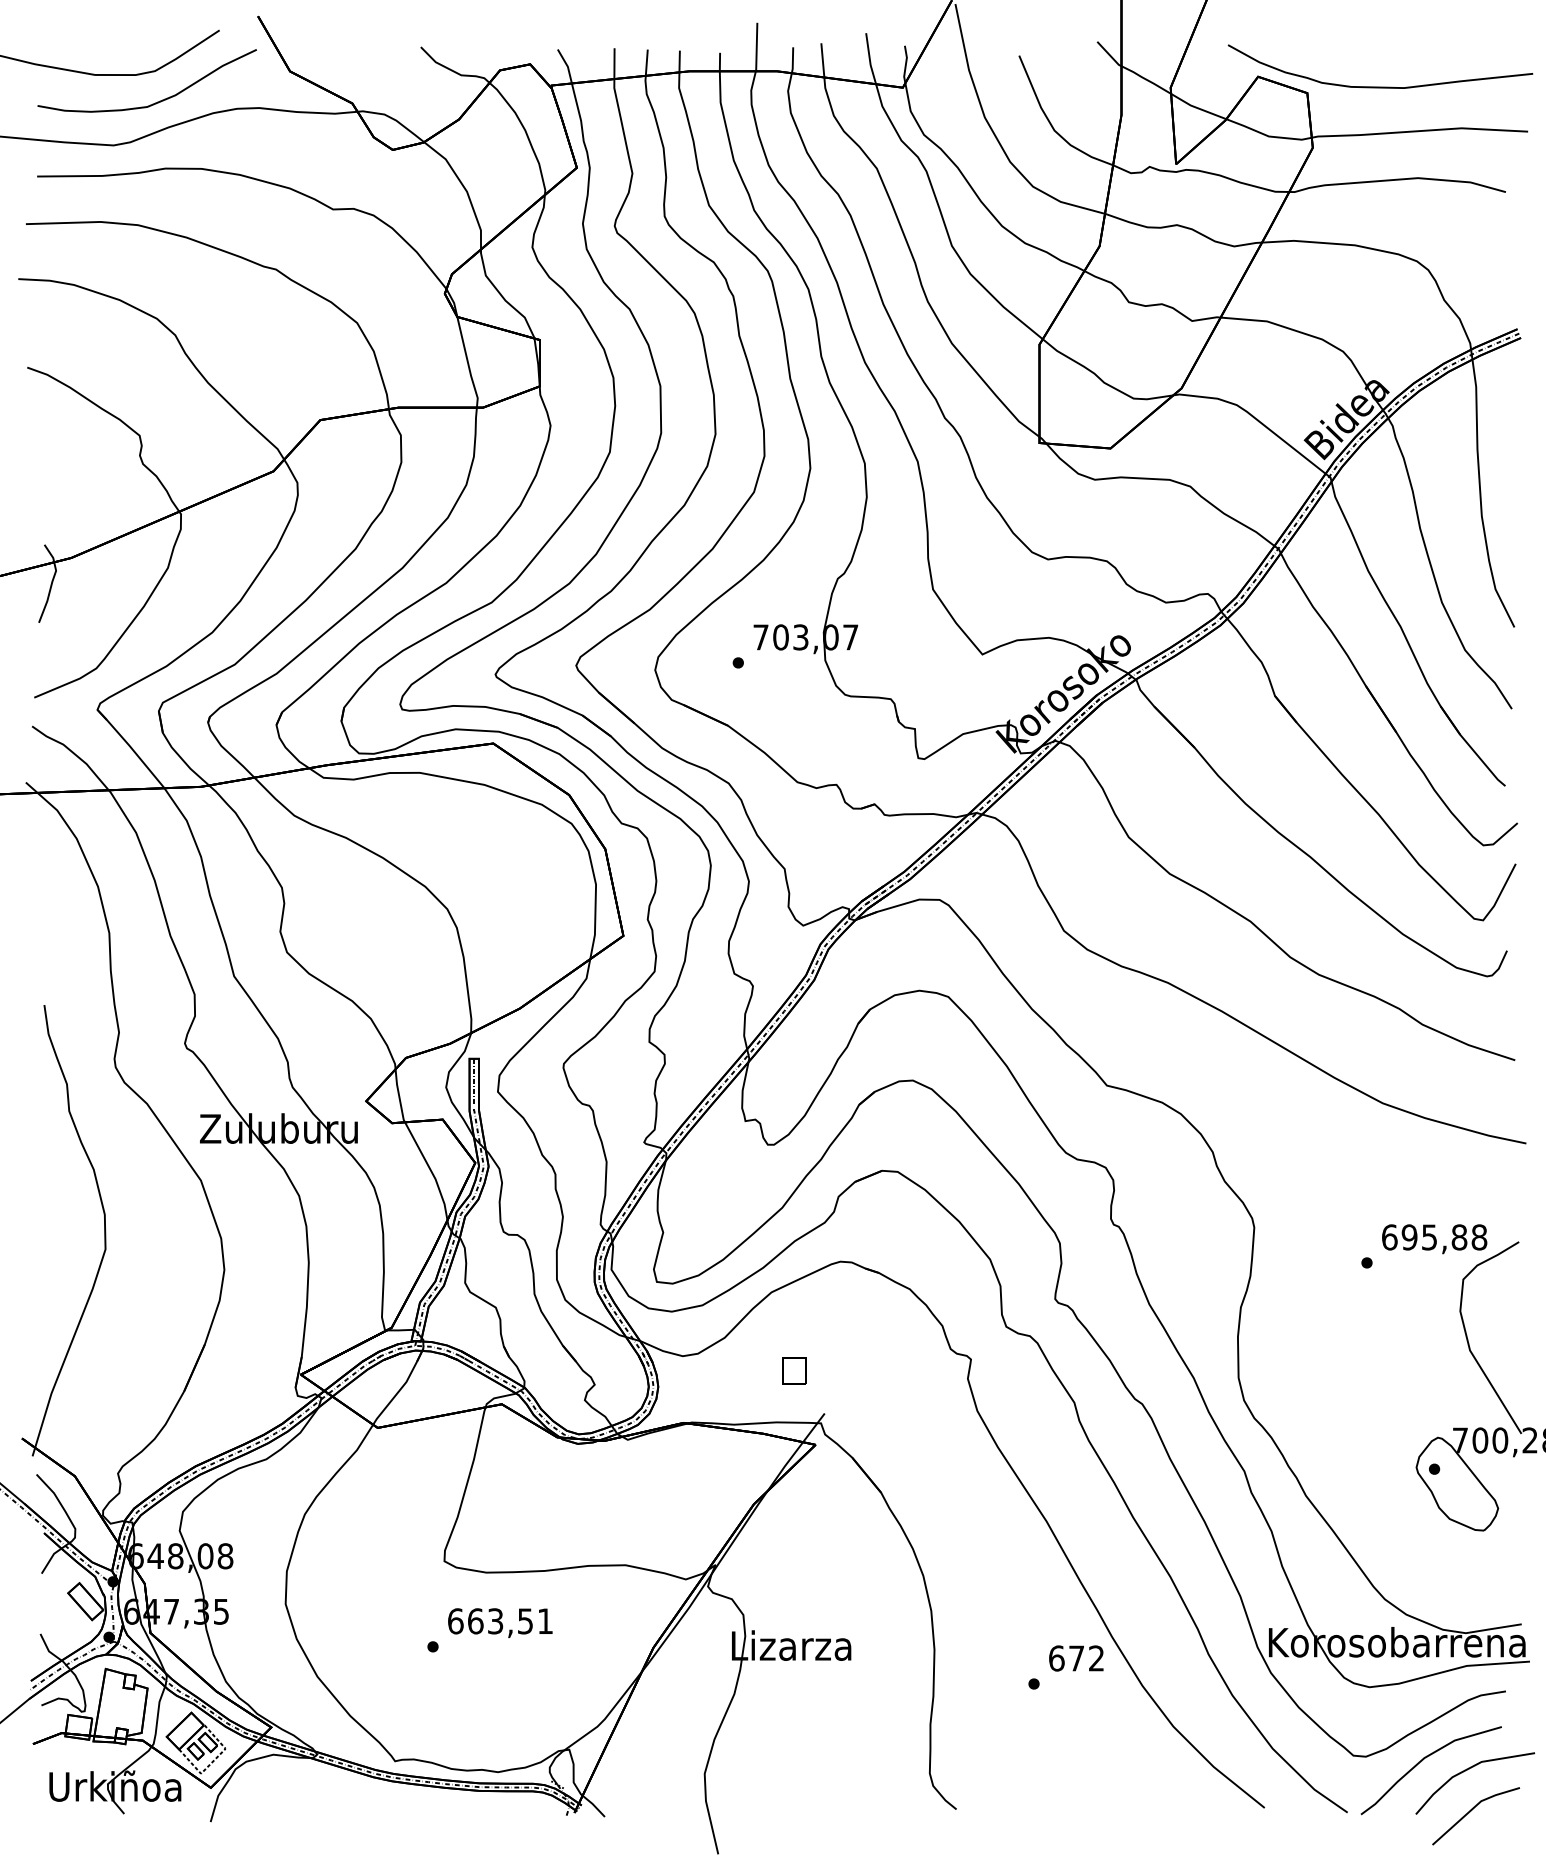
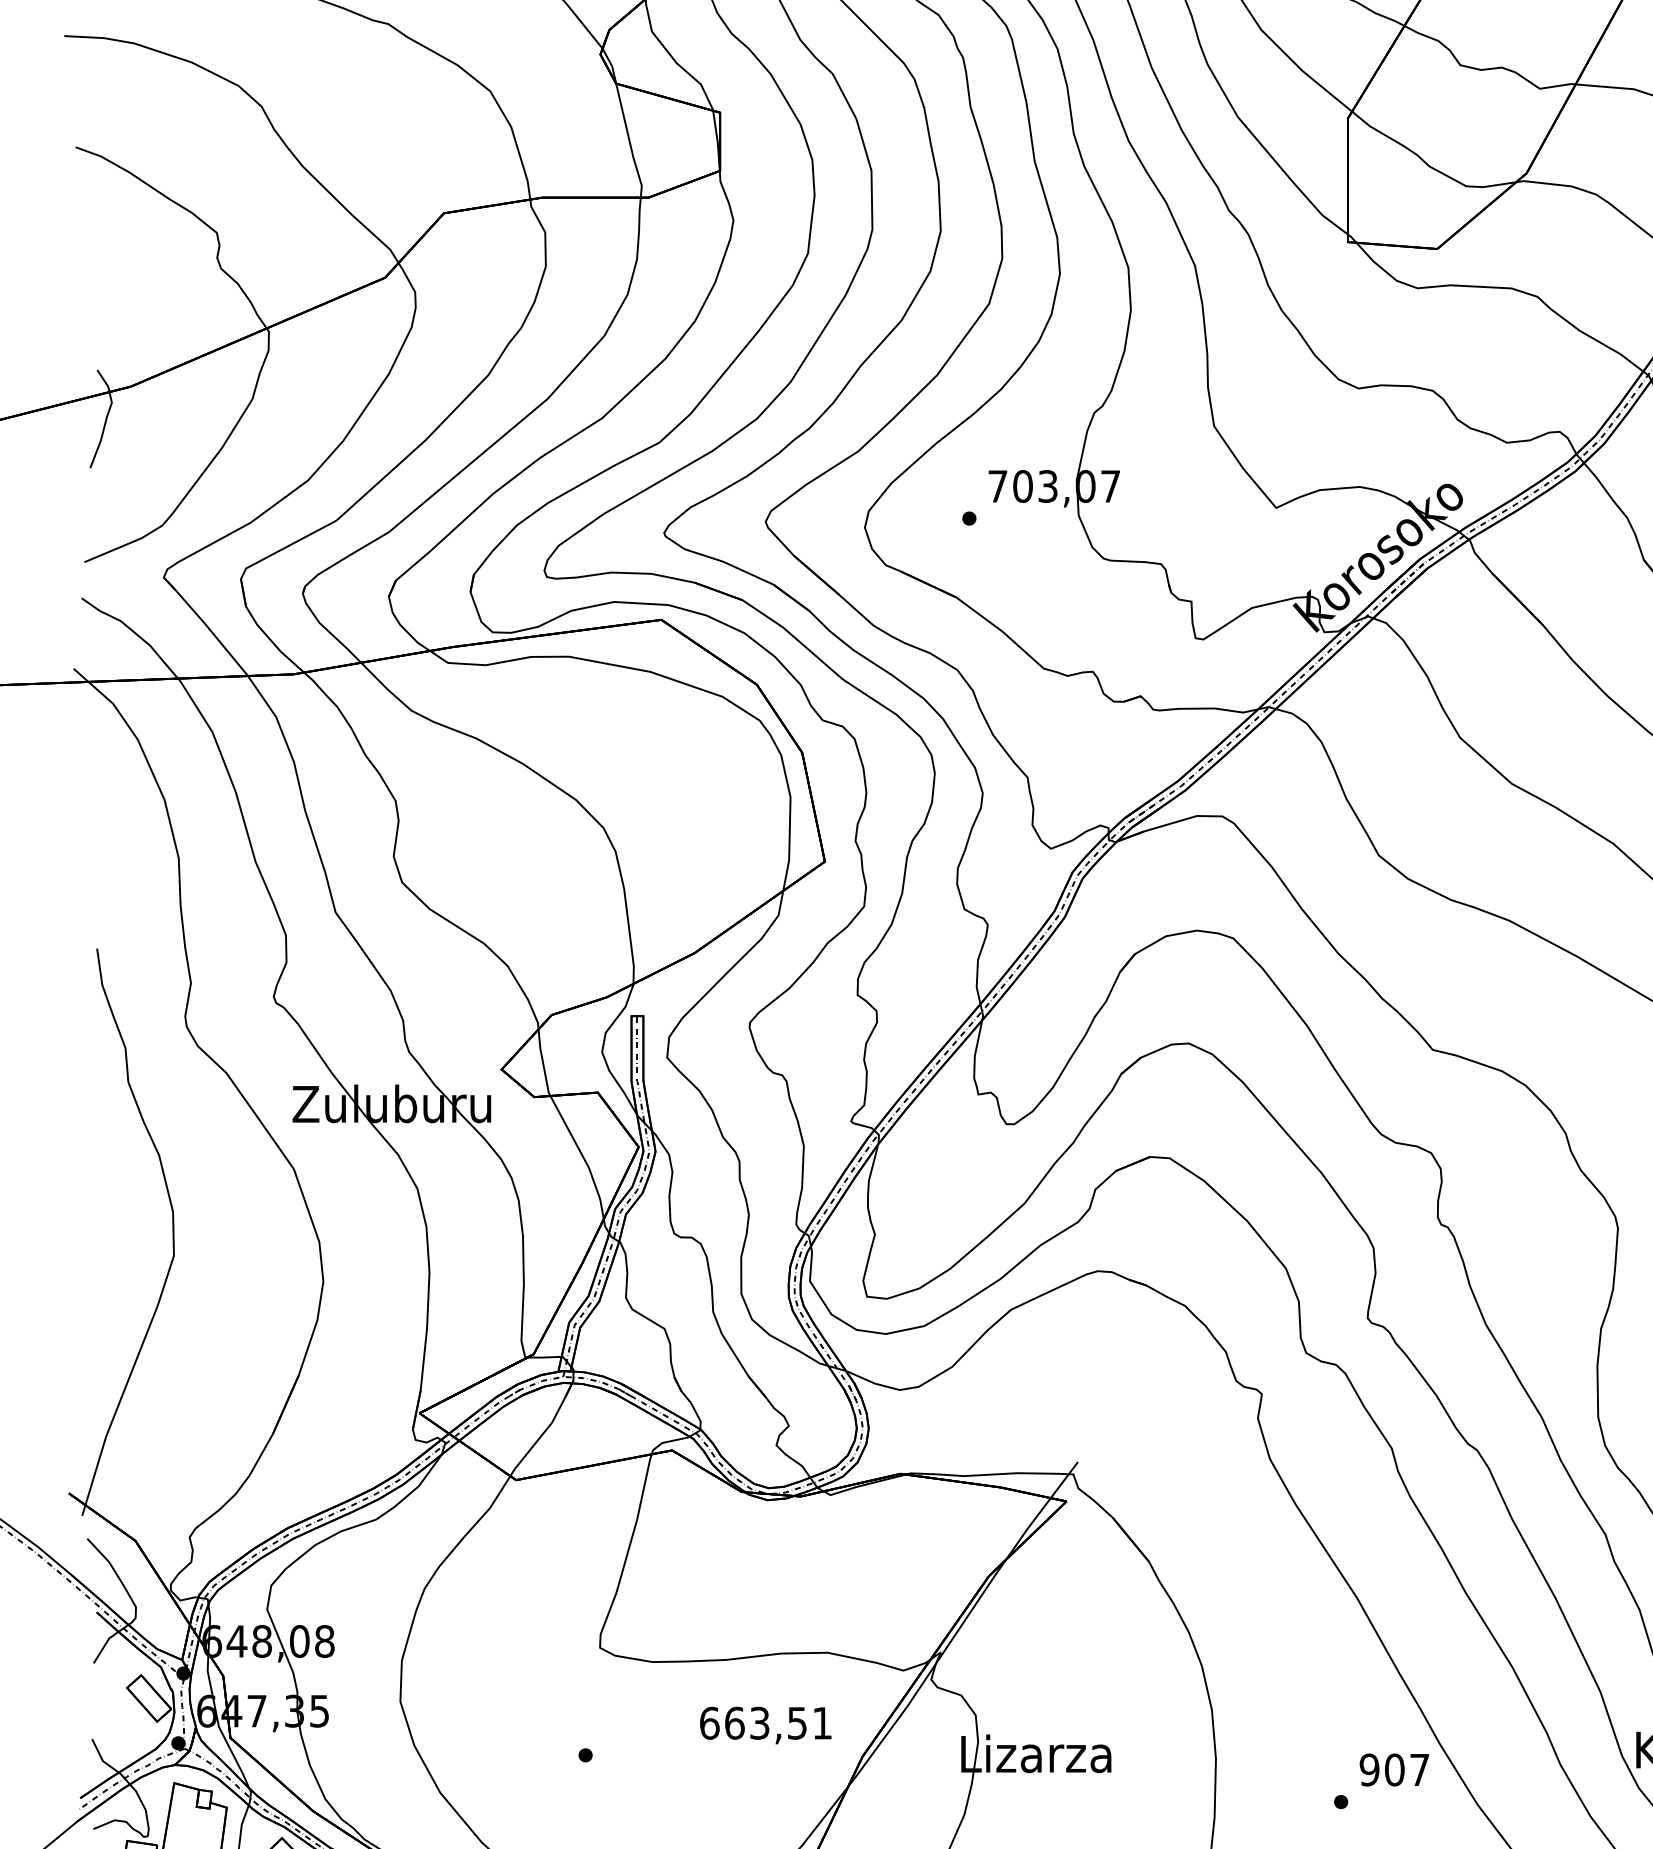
part: (794, 1370) -> (1039, 1407), removed
text: (500, 1622) -> (765, 1724), moved
text: (1075, 1658) -> (1393, 1769), 672 -> 907

